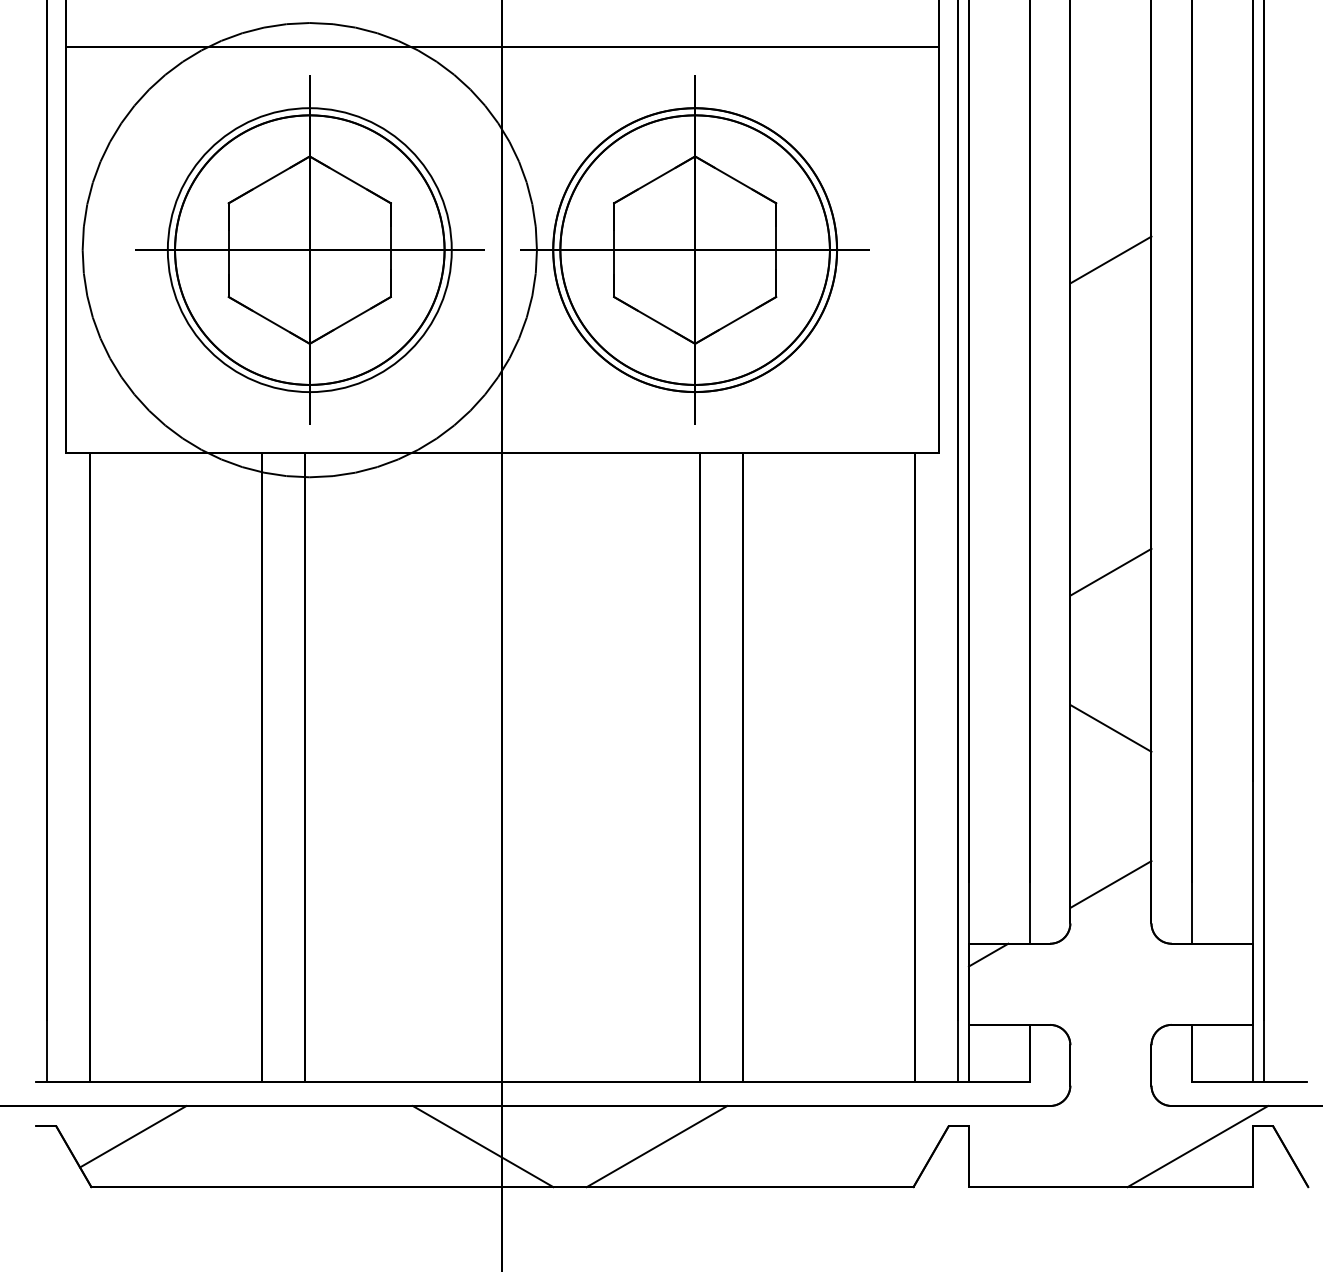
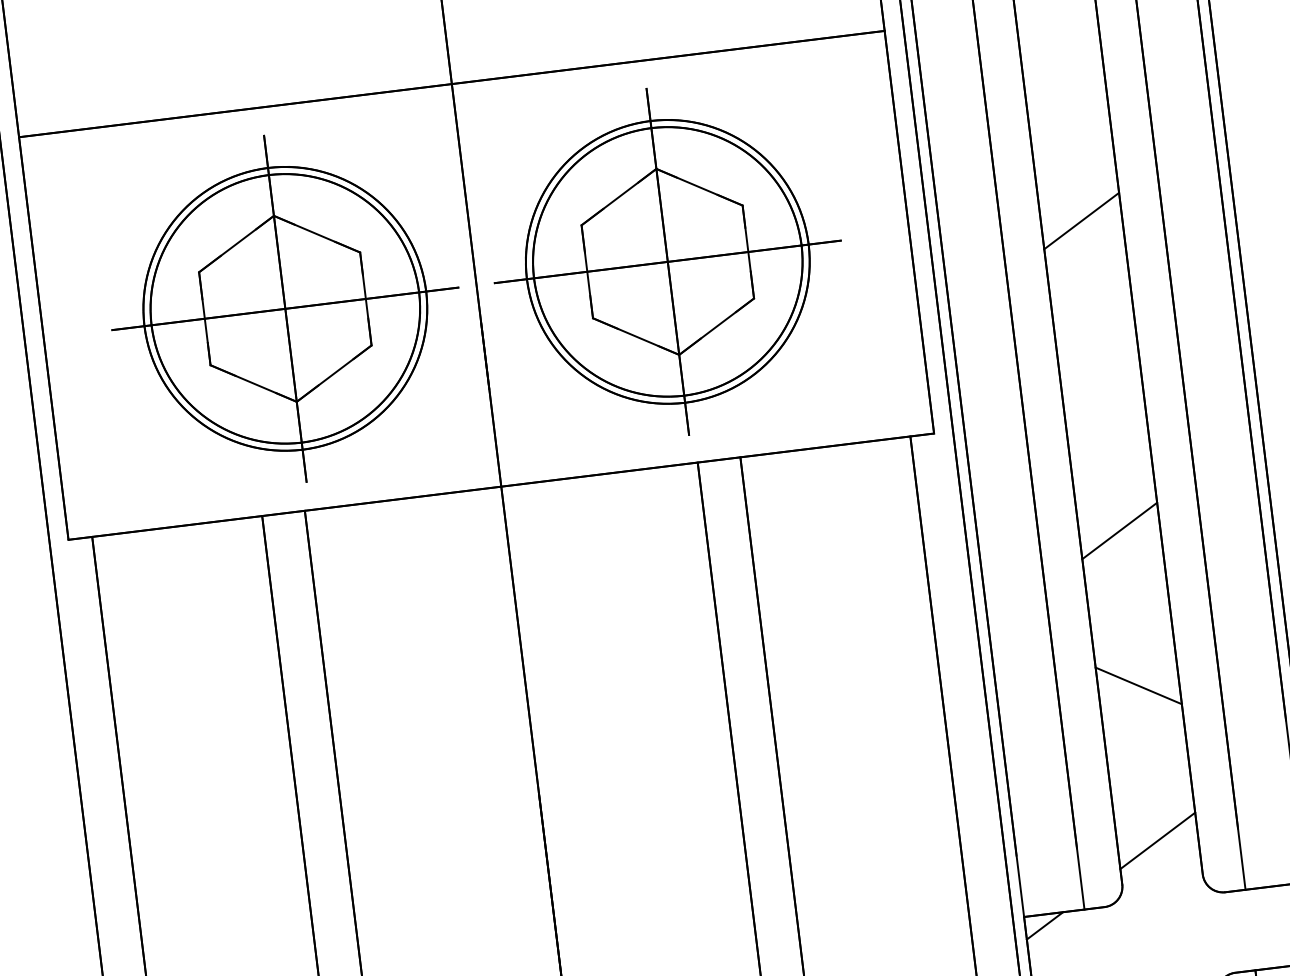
circle: (309, 250) -> (285, 309), size x0.62

